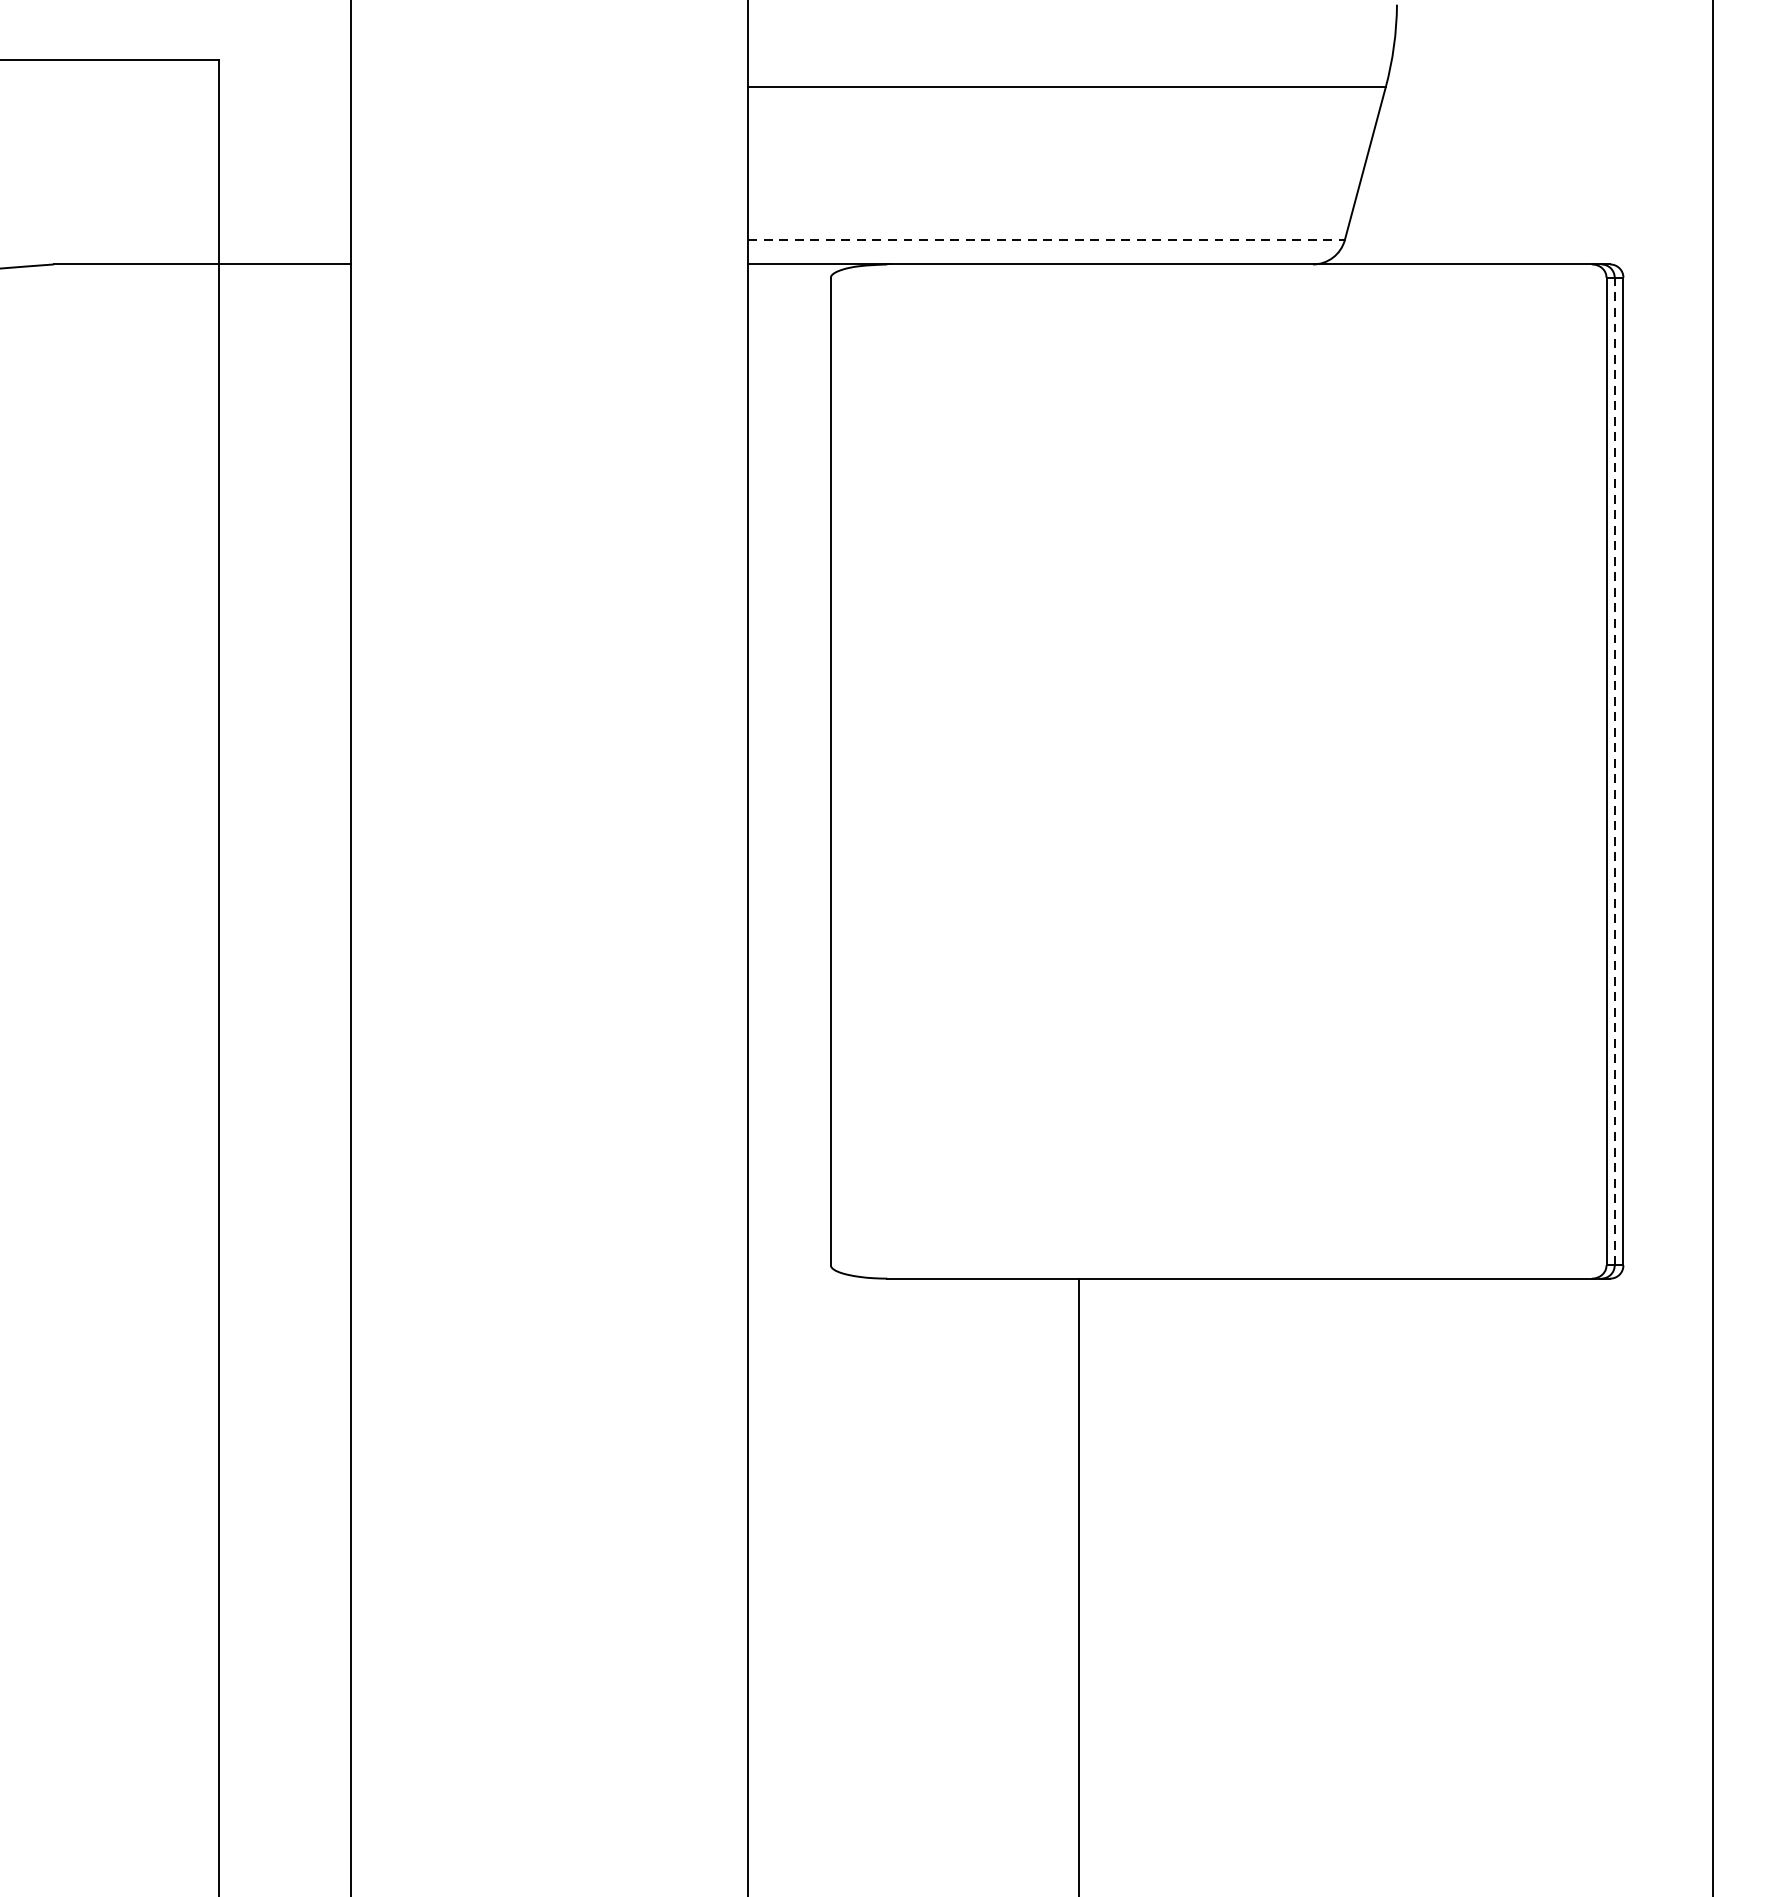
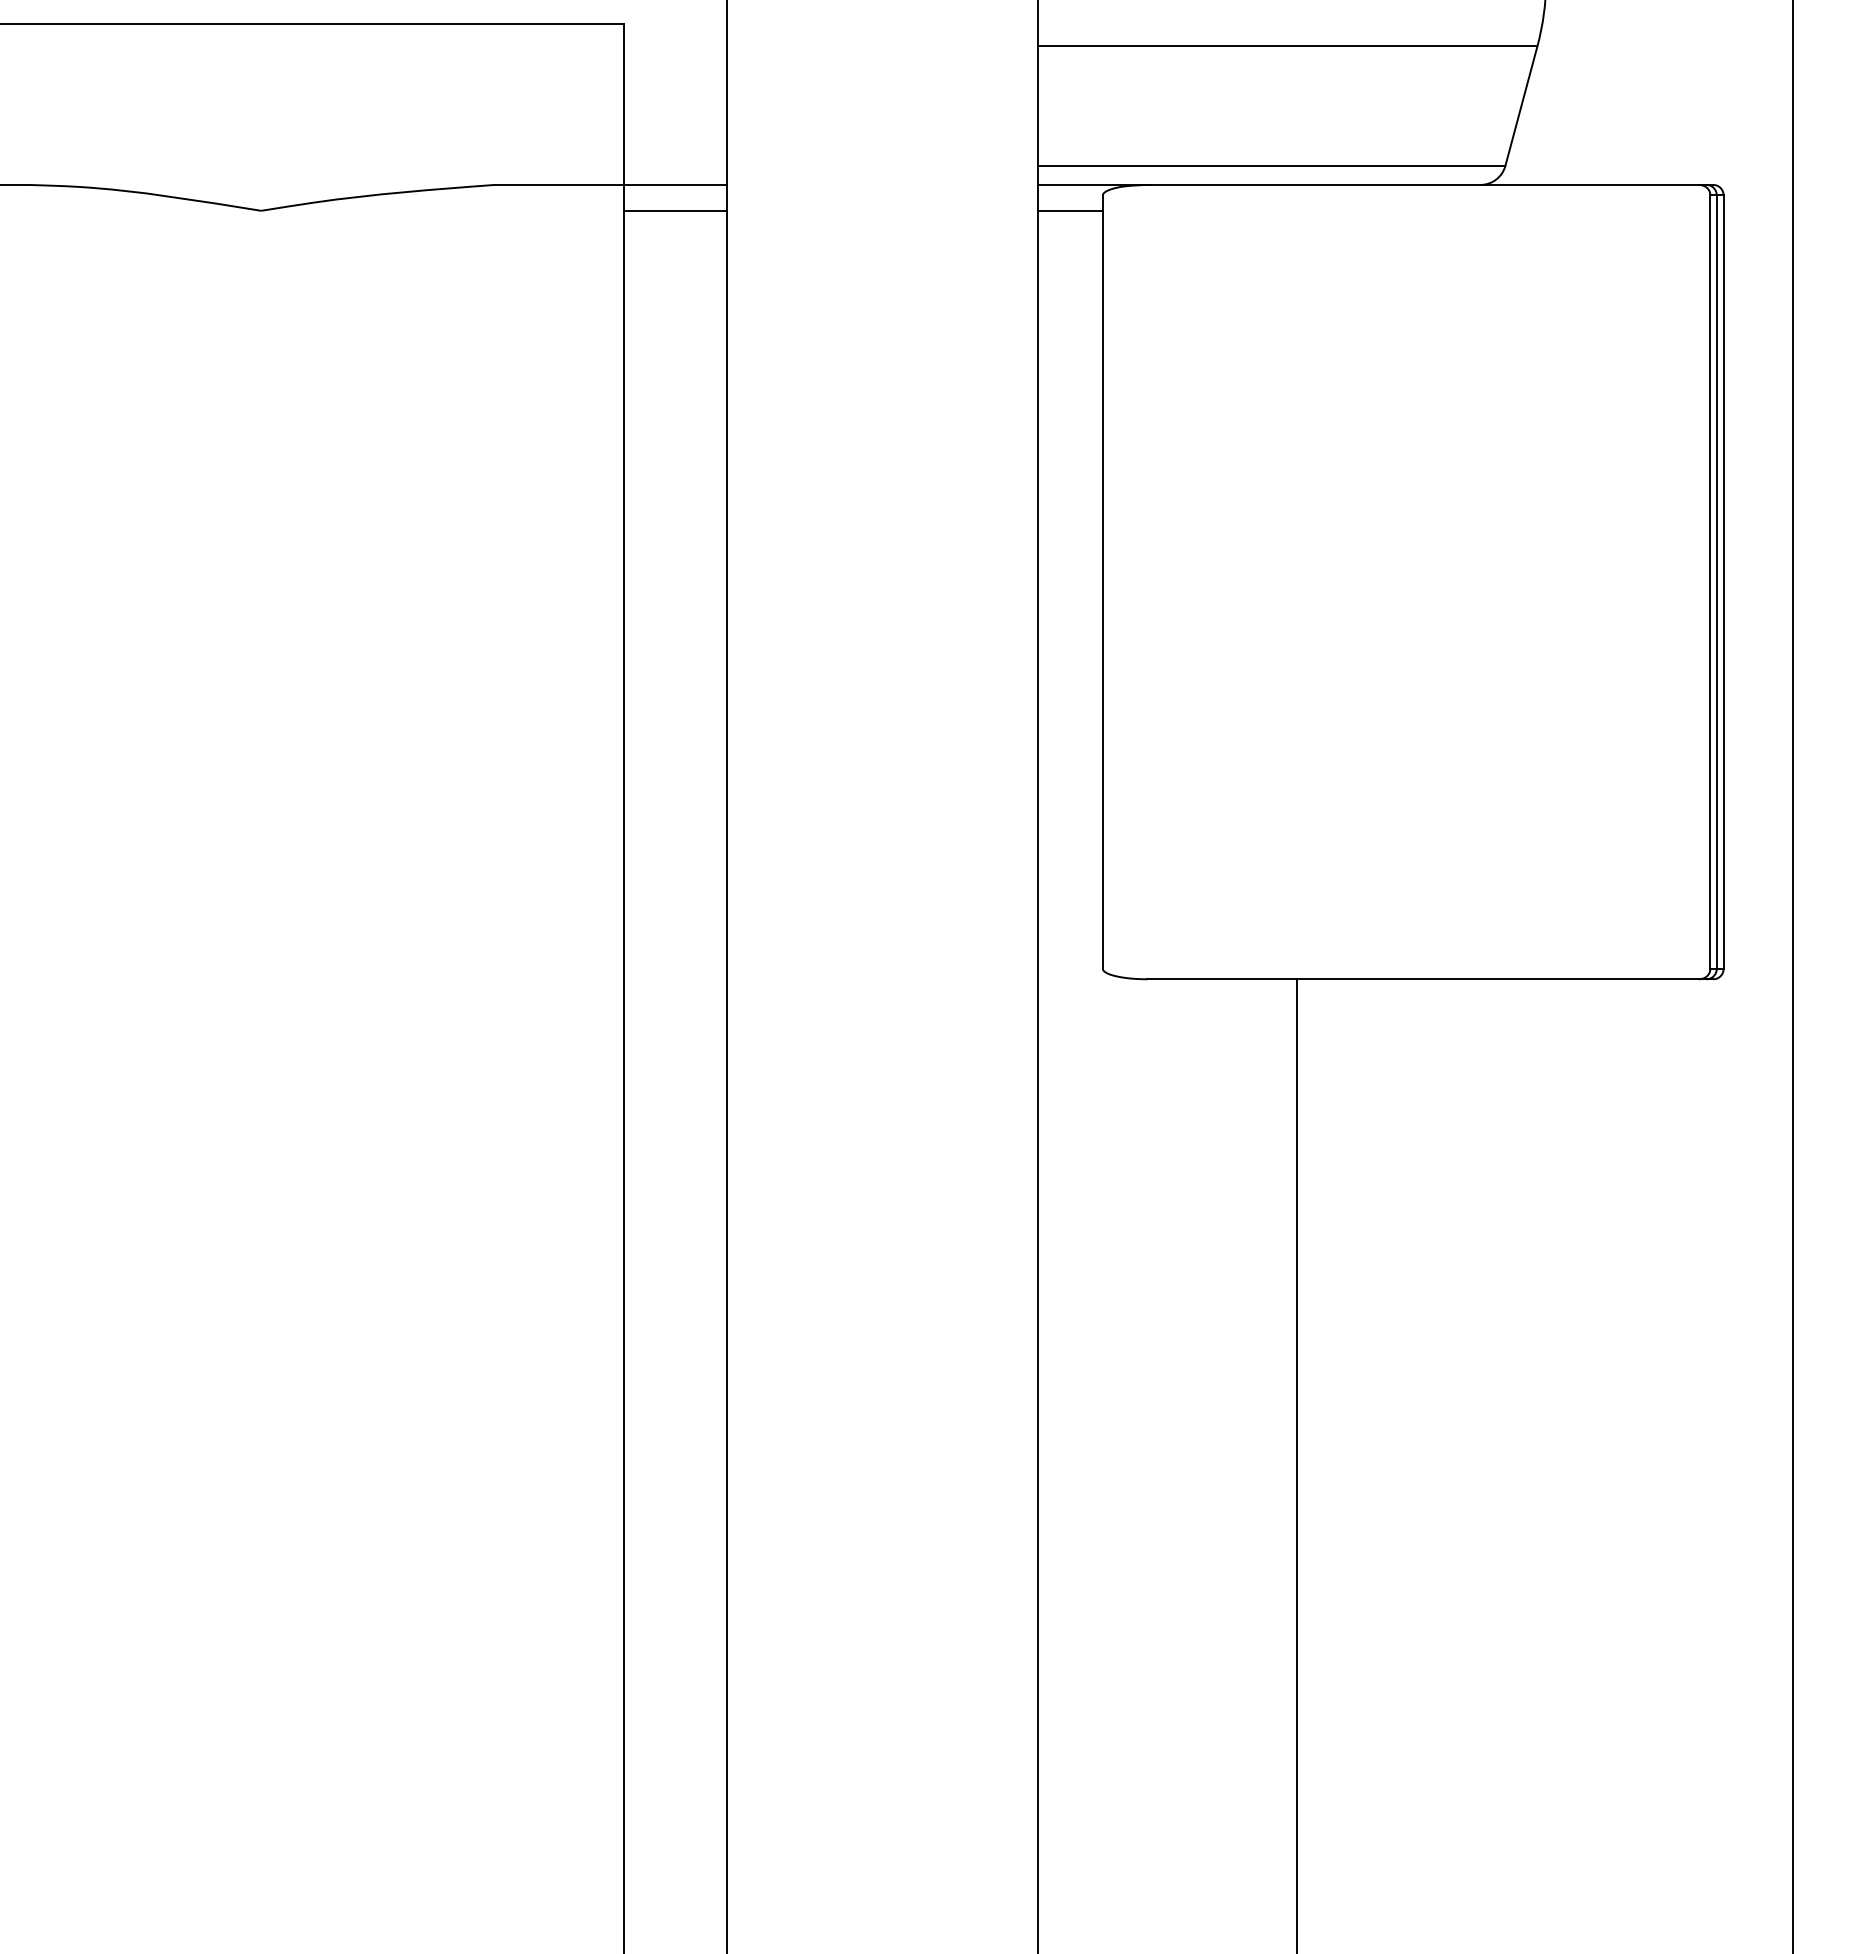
line: (1046, 239) -> (1271, 165), dashed -> solid
line: (285, 297) -> (675, 210), added
line: (788, 297) -> (1069, 210), added
line: (1614, 772) -> (1716, 582), dashed -> solid

